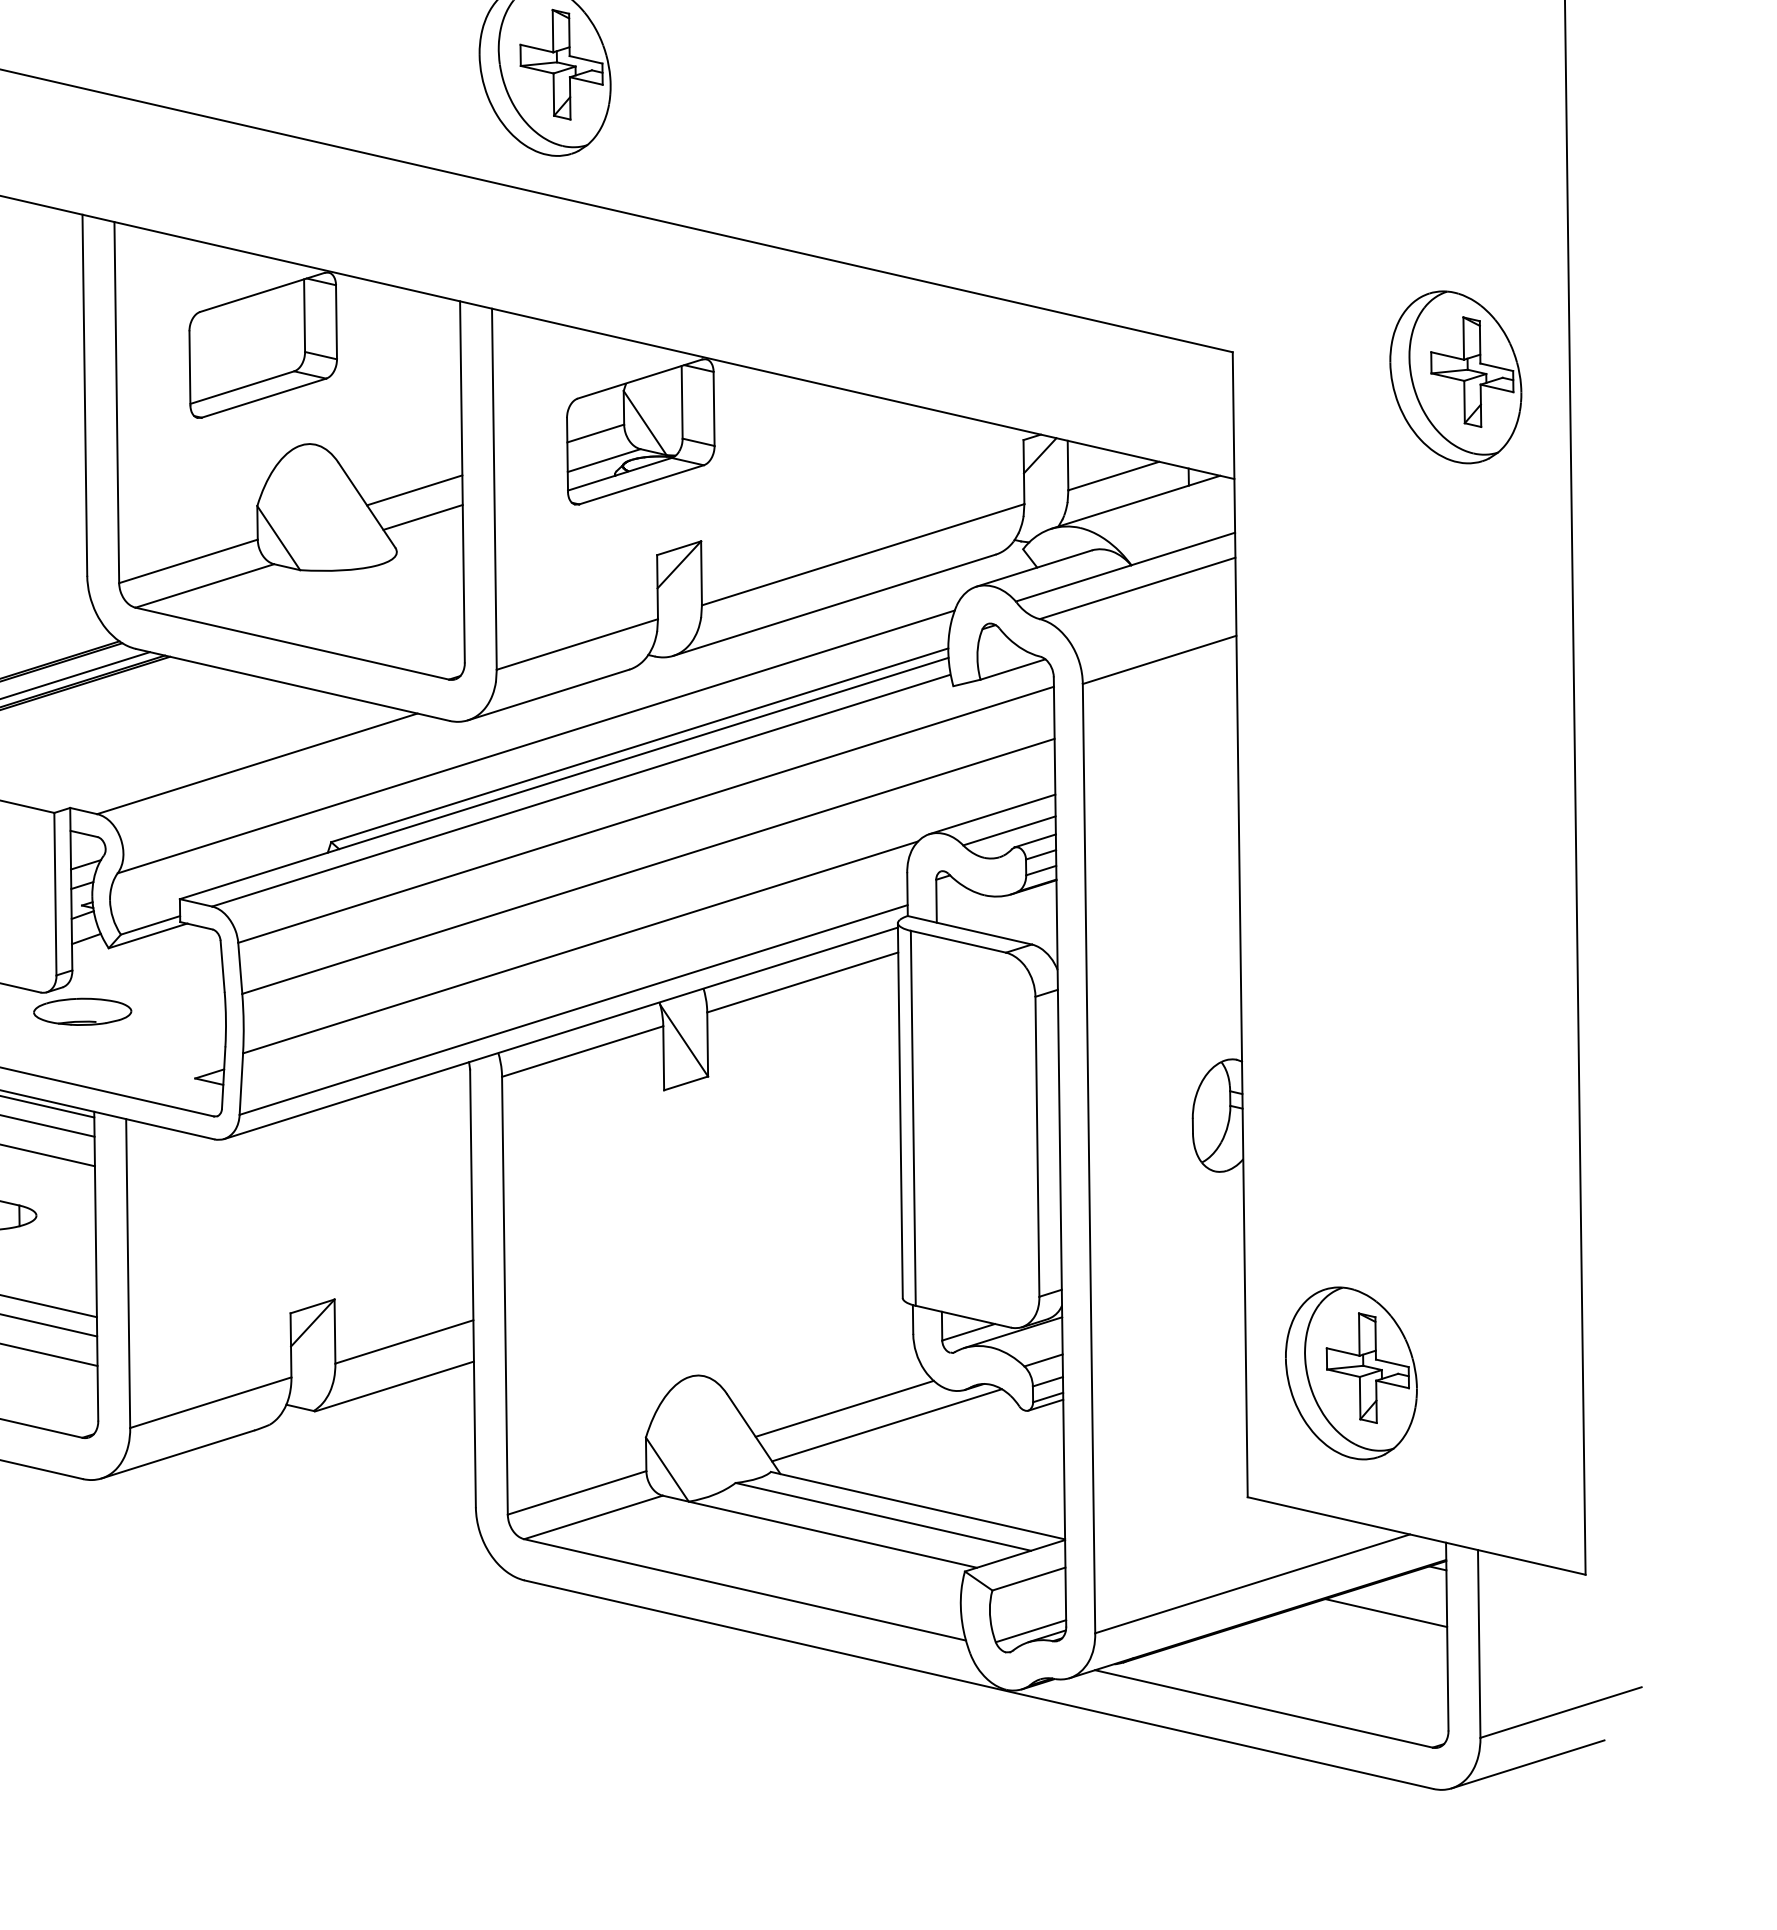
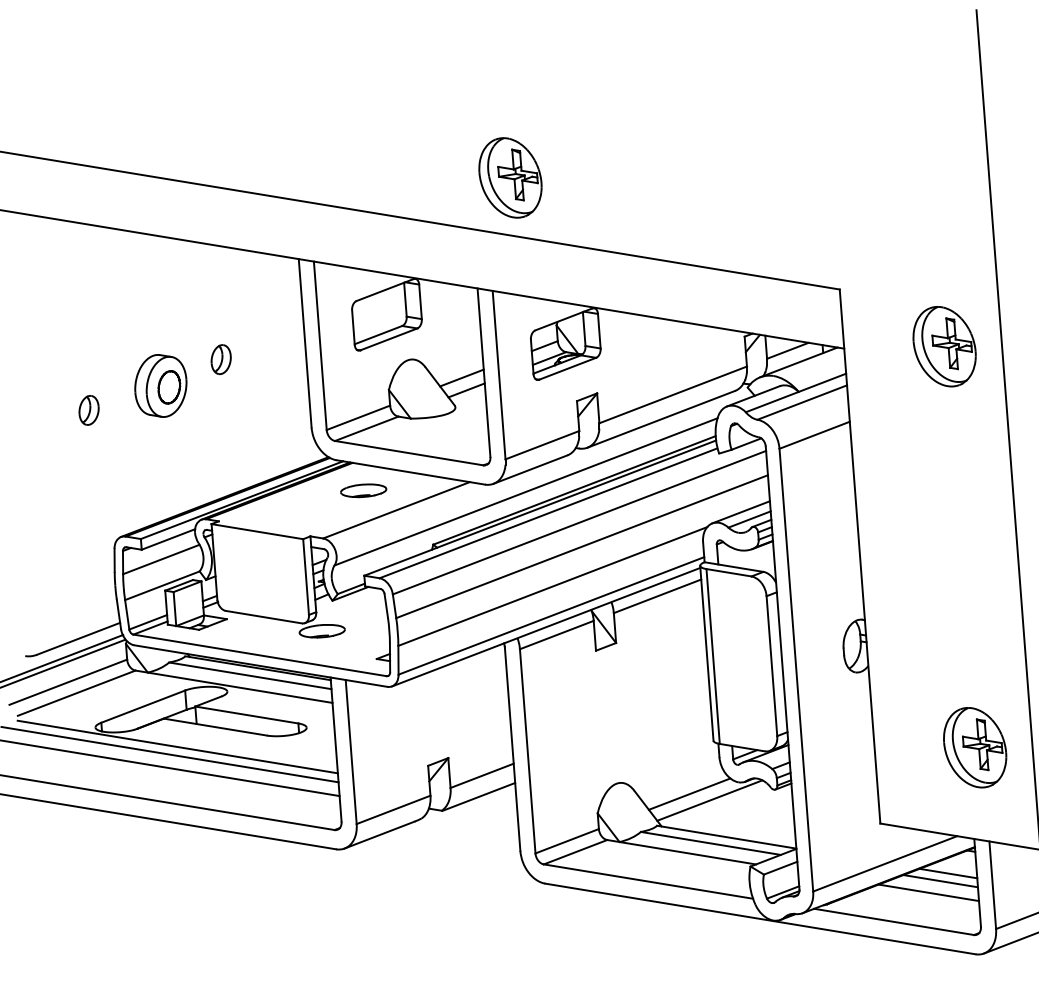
part: (1455, 376) -> (944, 346), moved
part: (189, 717) -> (363, 490), added
part: (1352, 1372) -> (975, 747), moved
line: (1368, 1628) -> (940, 881), added
line: (1341, 1650) -> (928, 892), added

